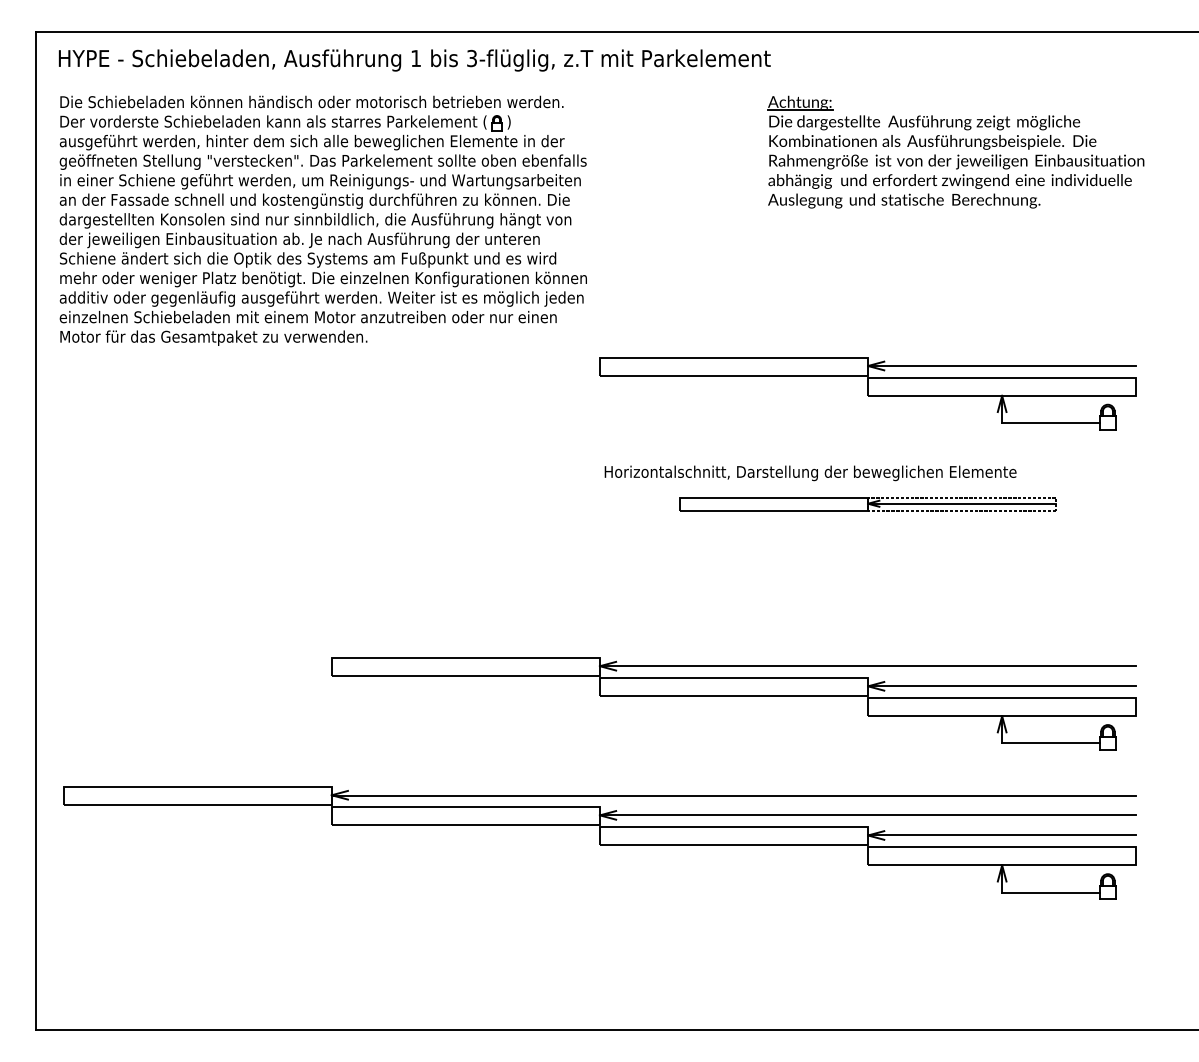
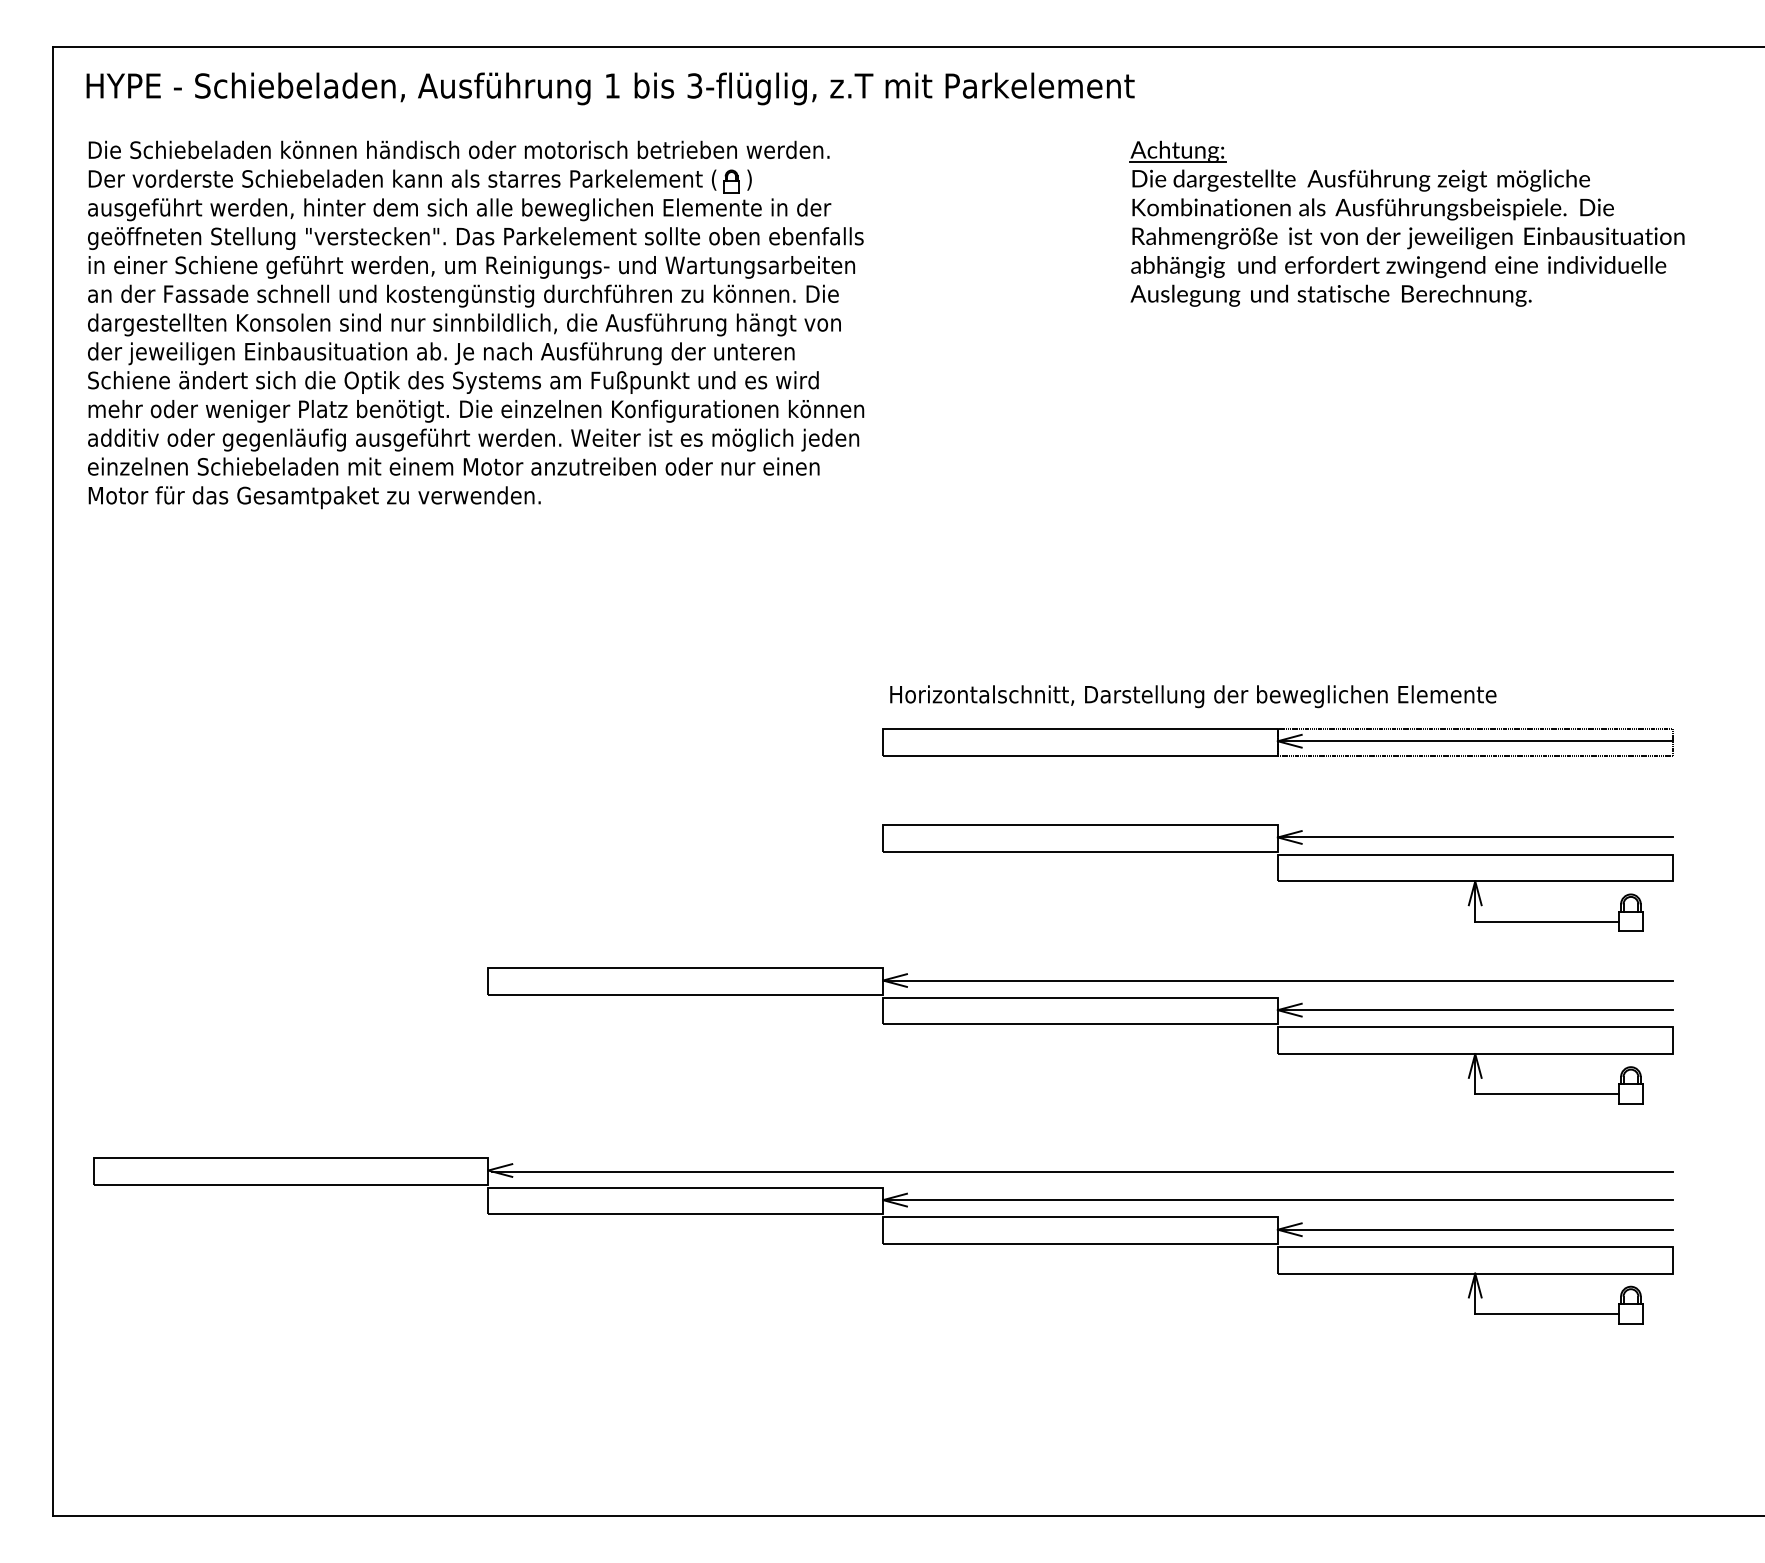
part: (867, 393) -> (1277, 877), moved
part: (867, 503) -> (1277, 741), size x1.43

